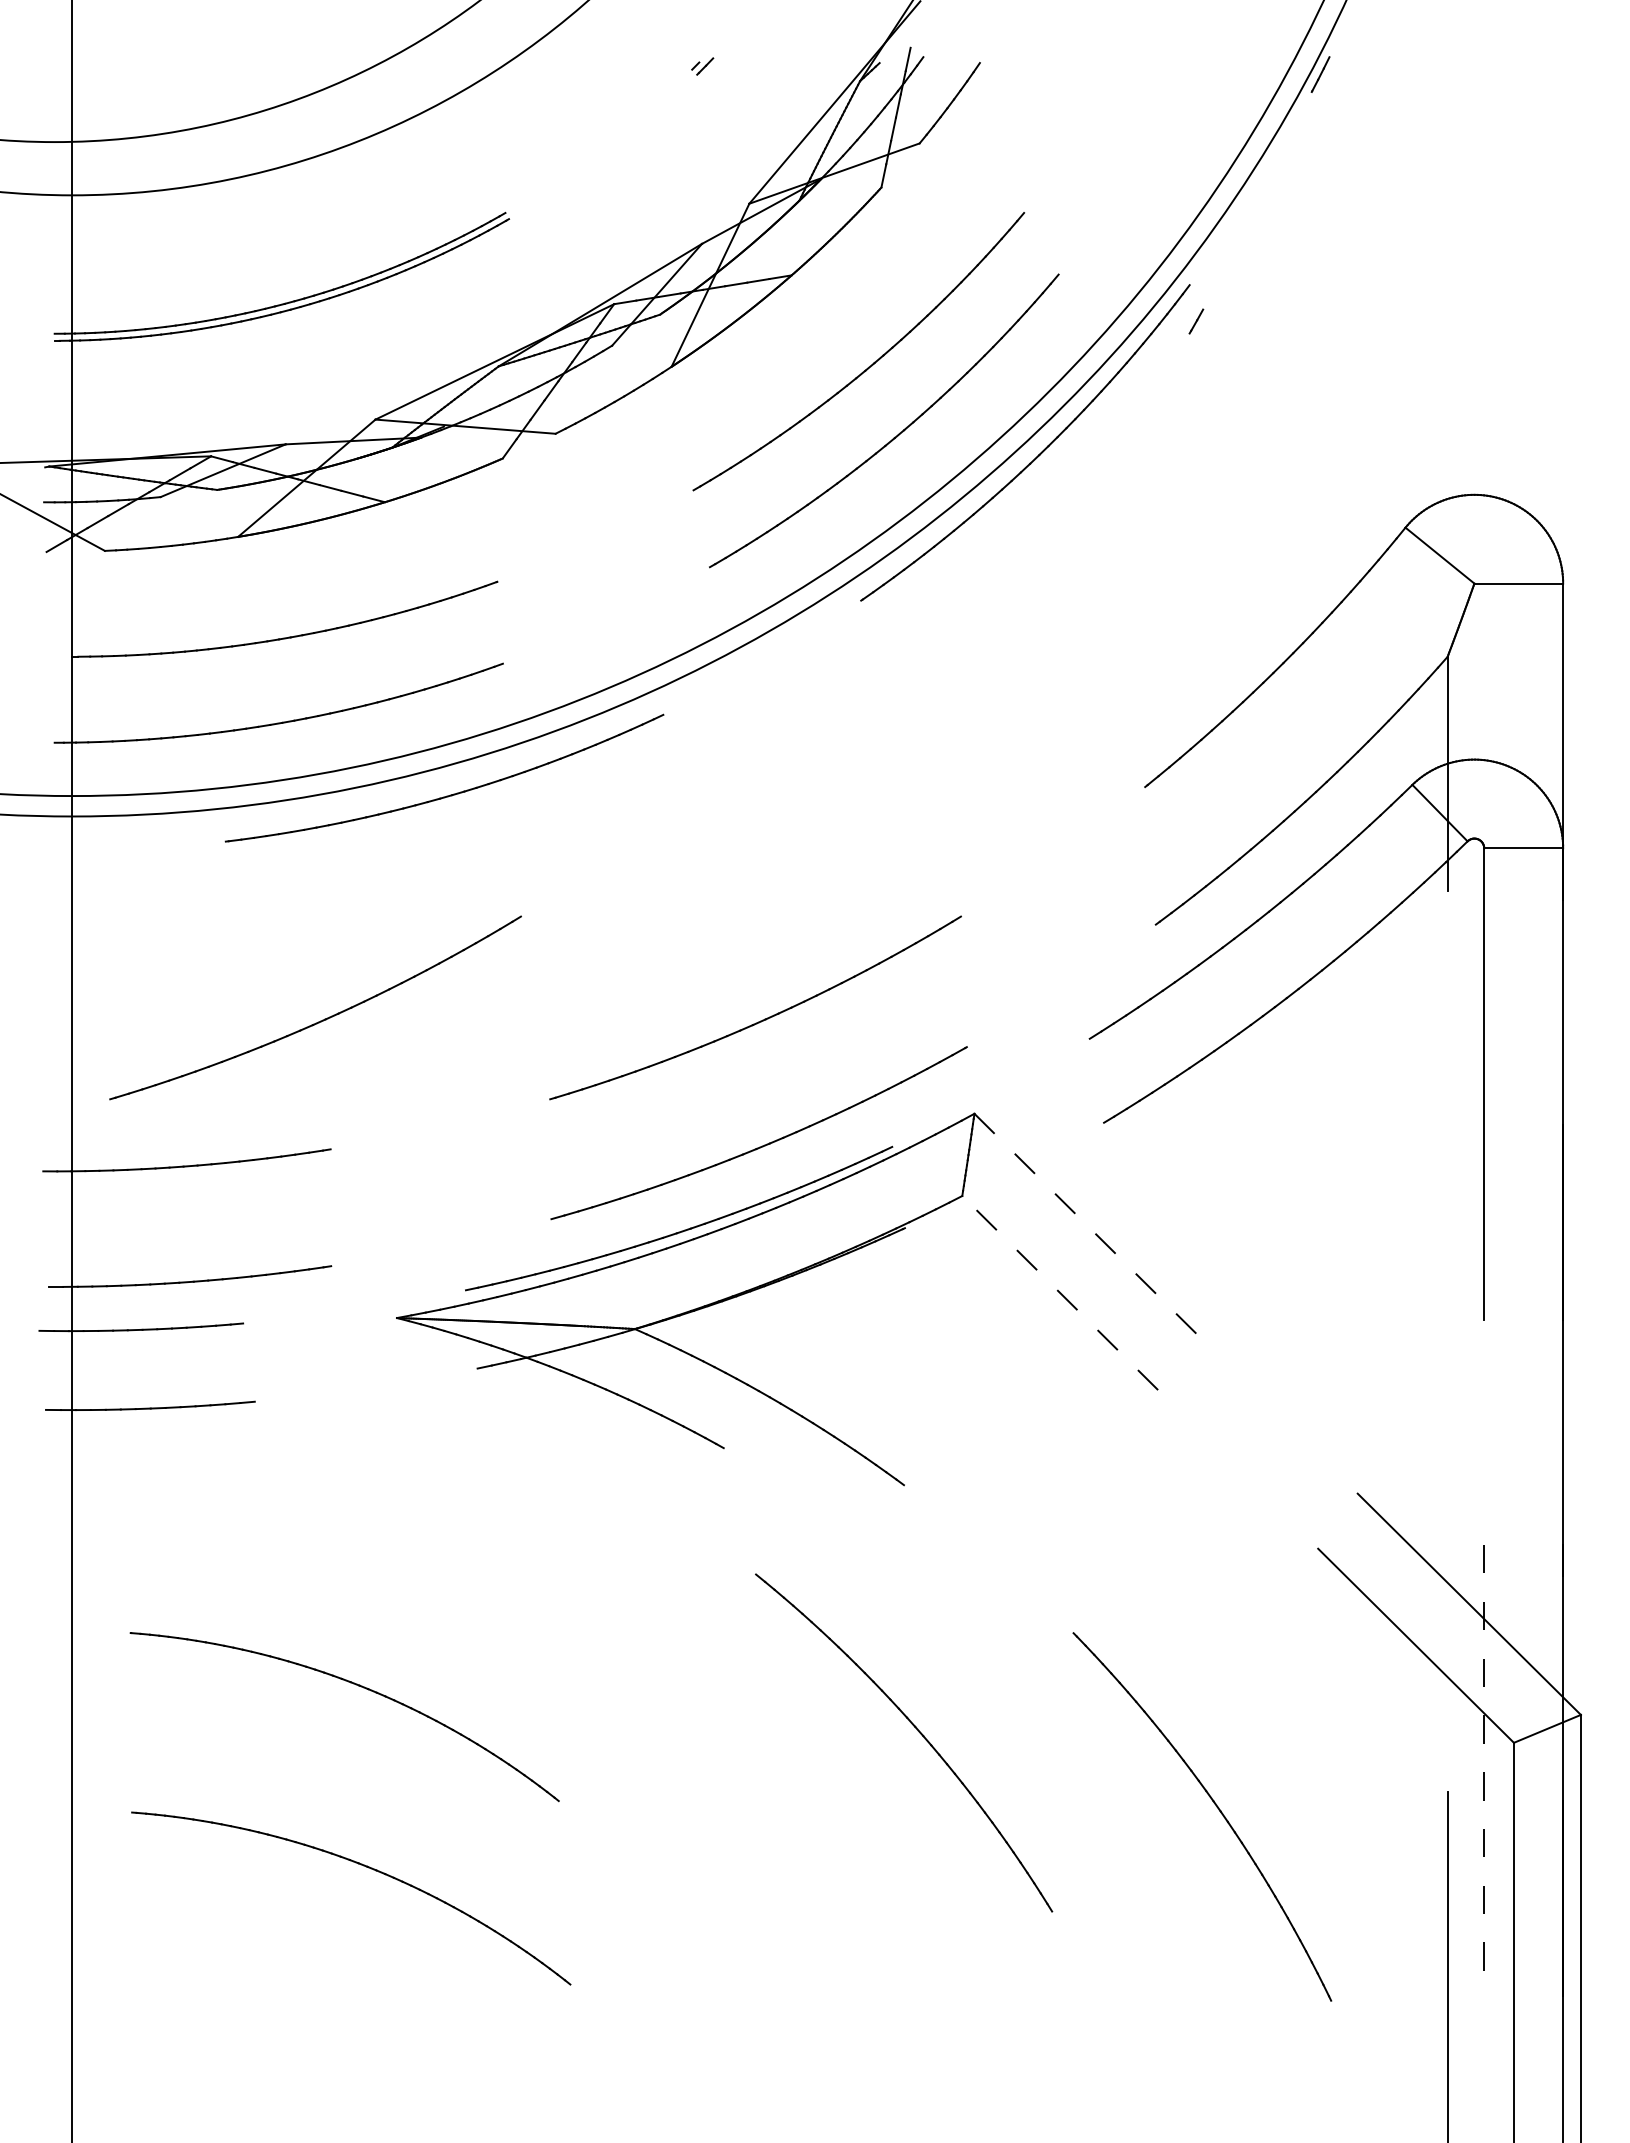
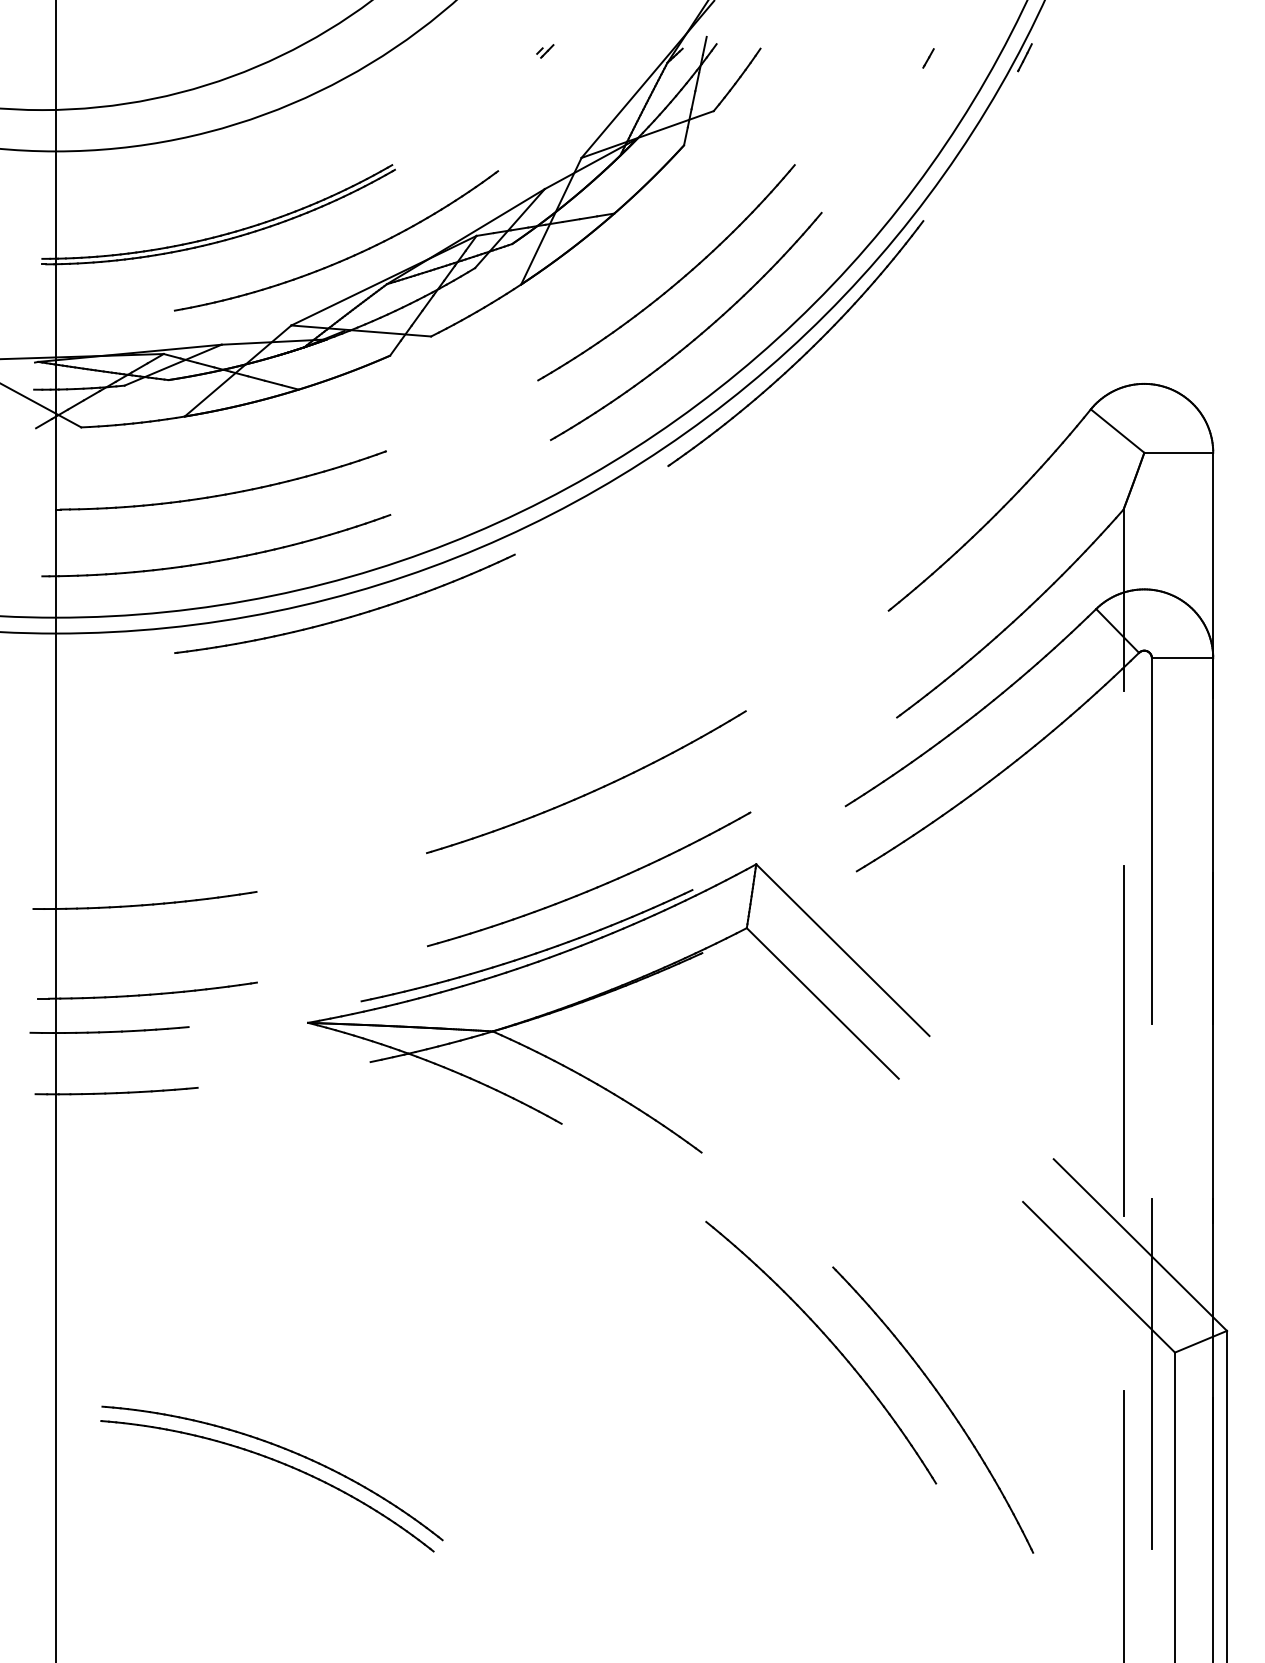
line: (1196, 321) -> (928, 58), moved
part: (444, 333) -> (344, 258), added
part: (322, 1019) -> (250, 791), removed
line: (1086, 1224) -> (843, 950), dashed -> solid
line: (1060, 1293) -> (823, 1003), dashed -> solid
line: (1447, 1341) -> (1123, 1041), added
part: (358, 1686) -> (278, 1462), moved
part: (918, 1732) -> (832, 1344), moved
line: (1484, 1770) -> (1152, 1374), dashed -> solid

